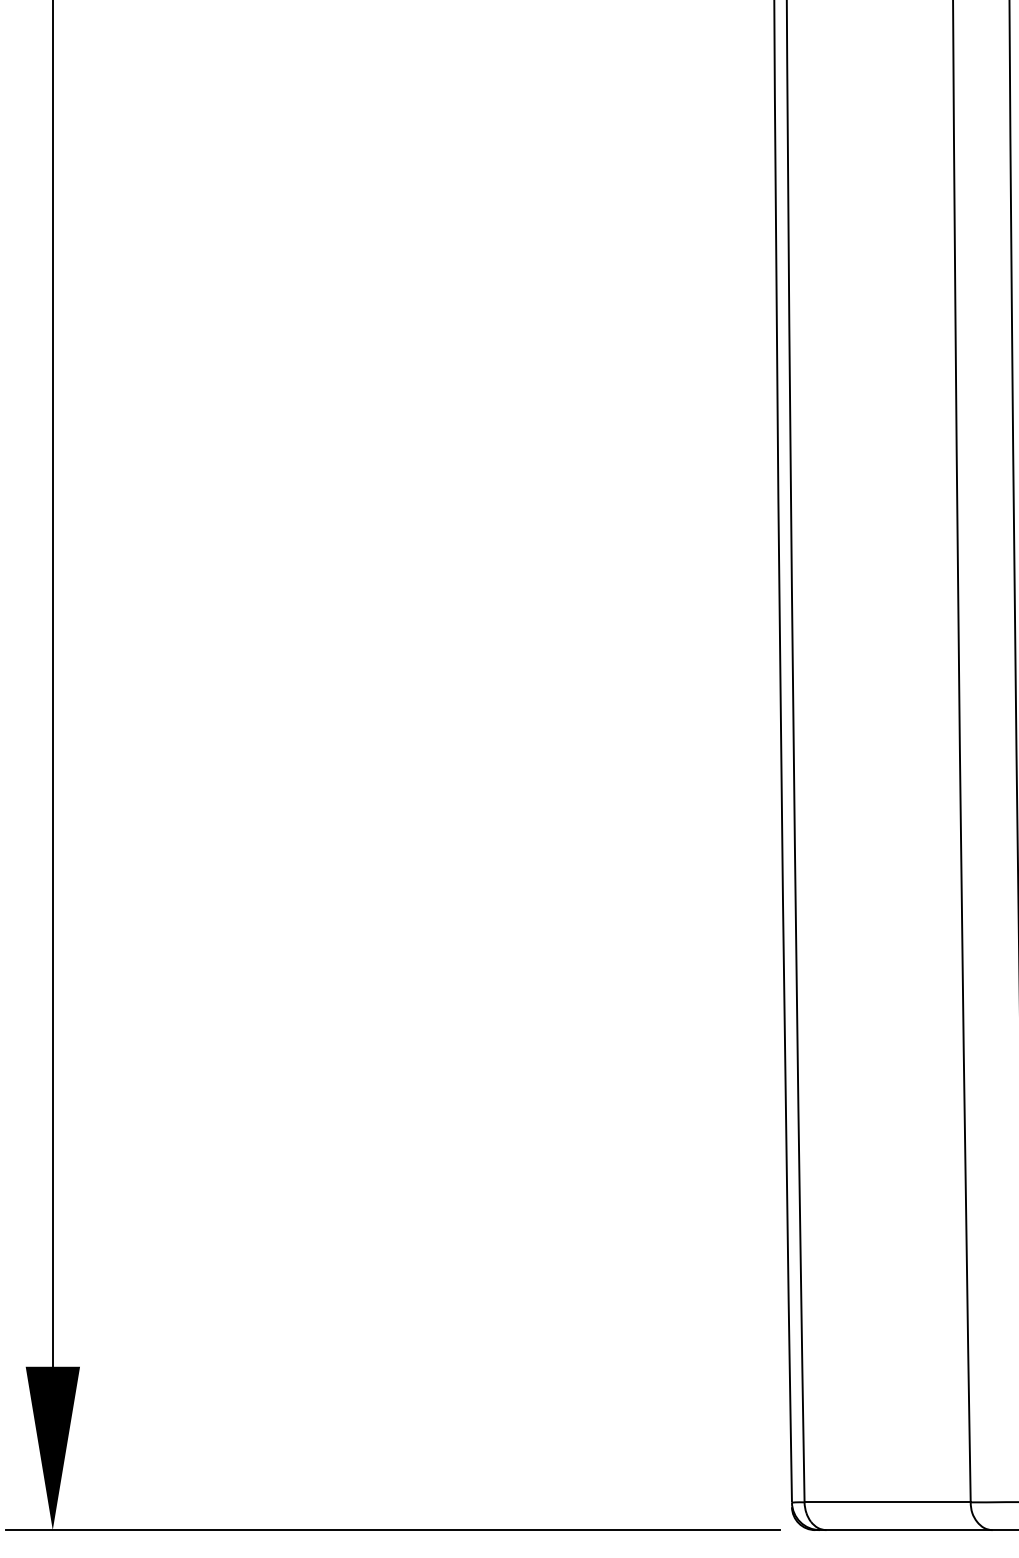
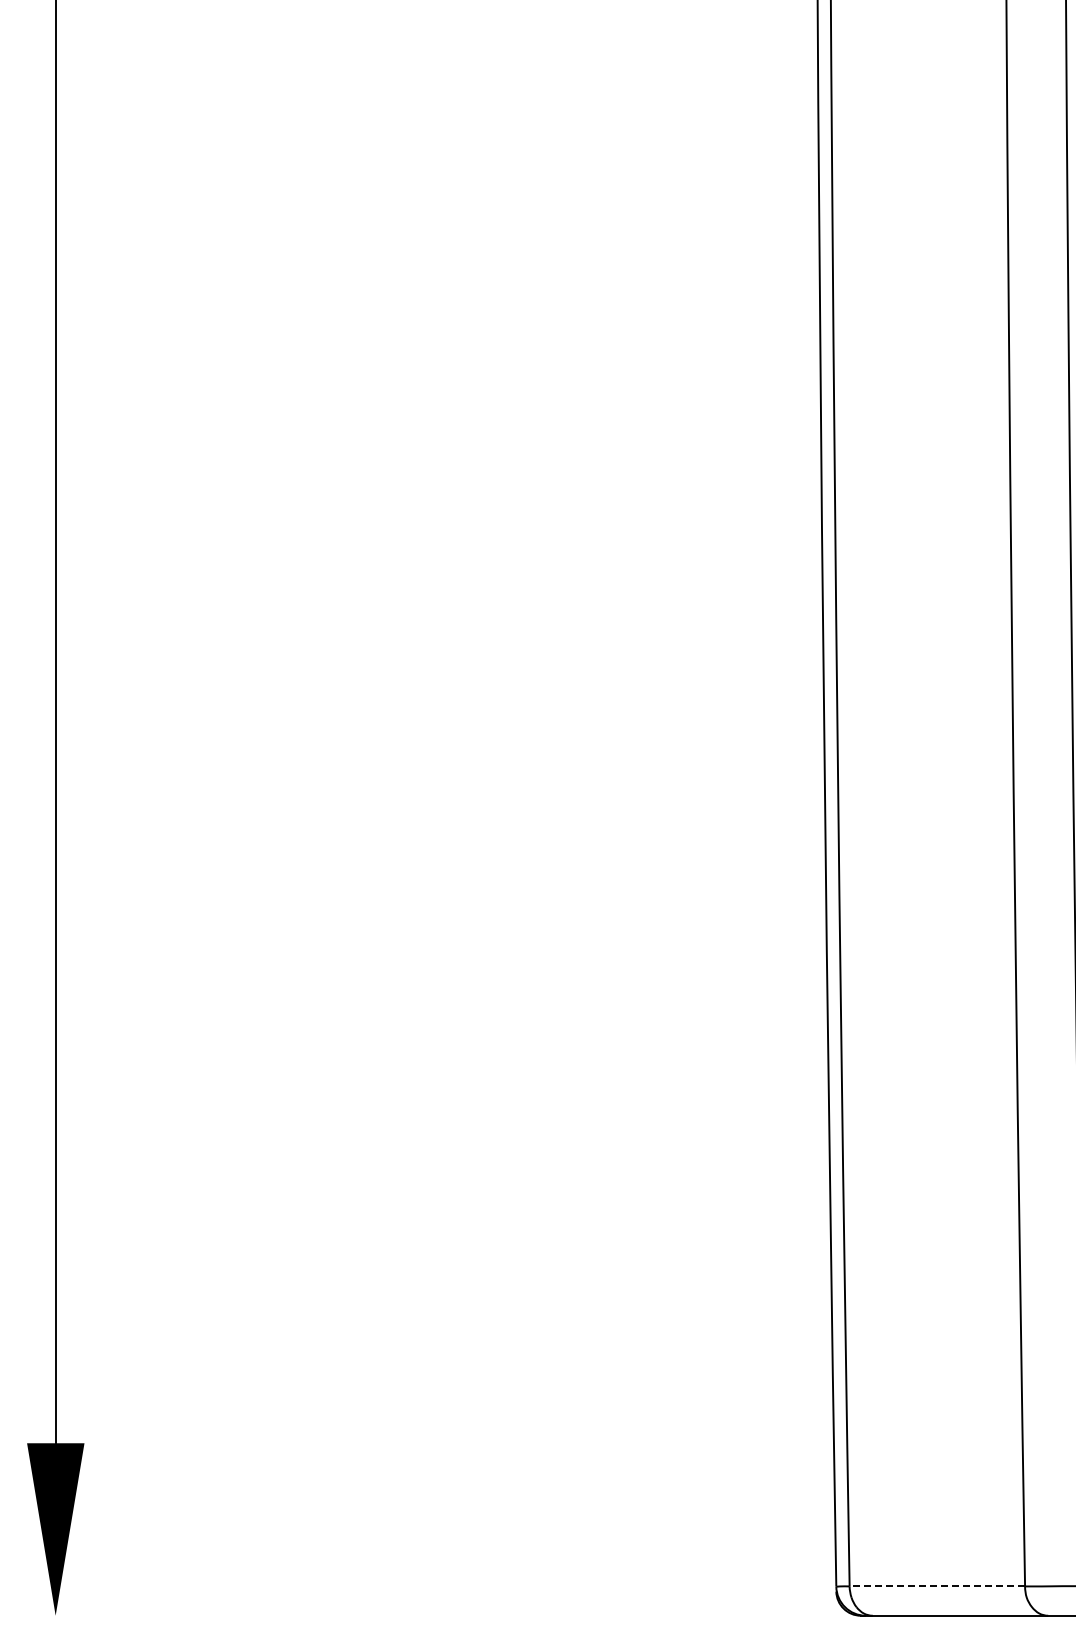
line: (887, 1502) -> (937, 1586), solid -> dashed
line: (392, 1529) -> (414, 1615), removed

